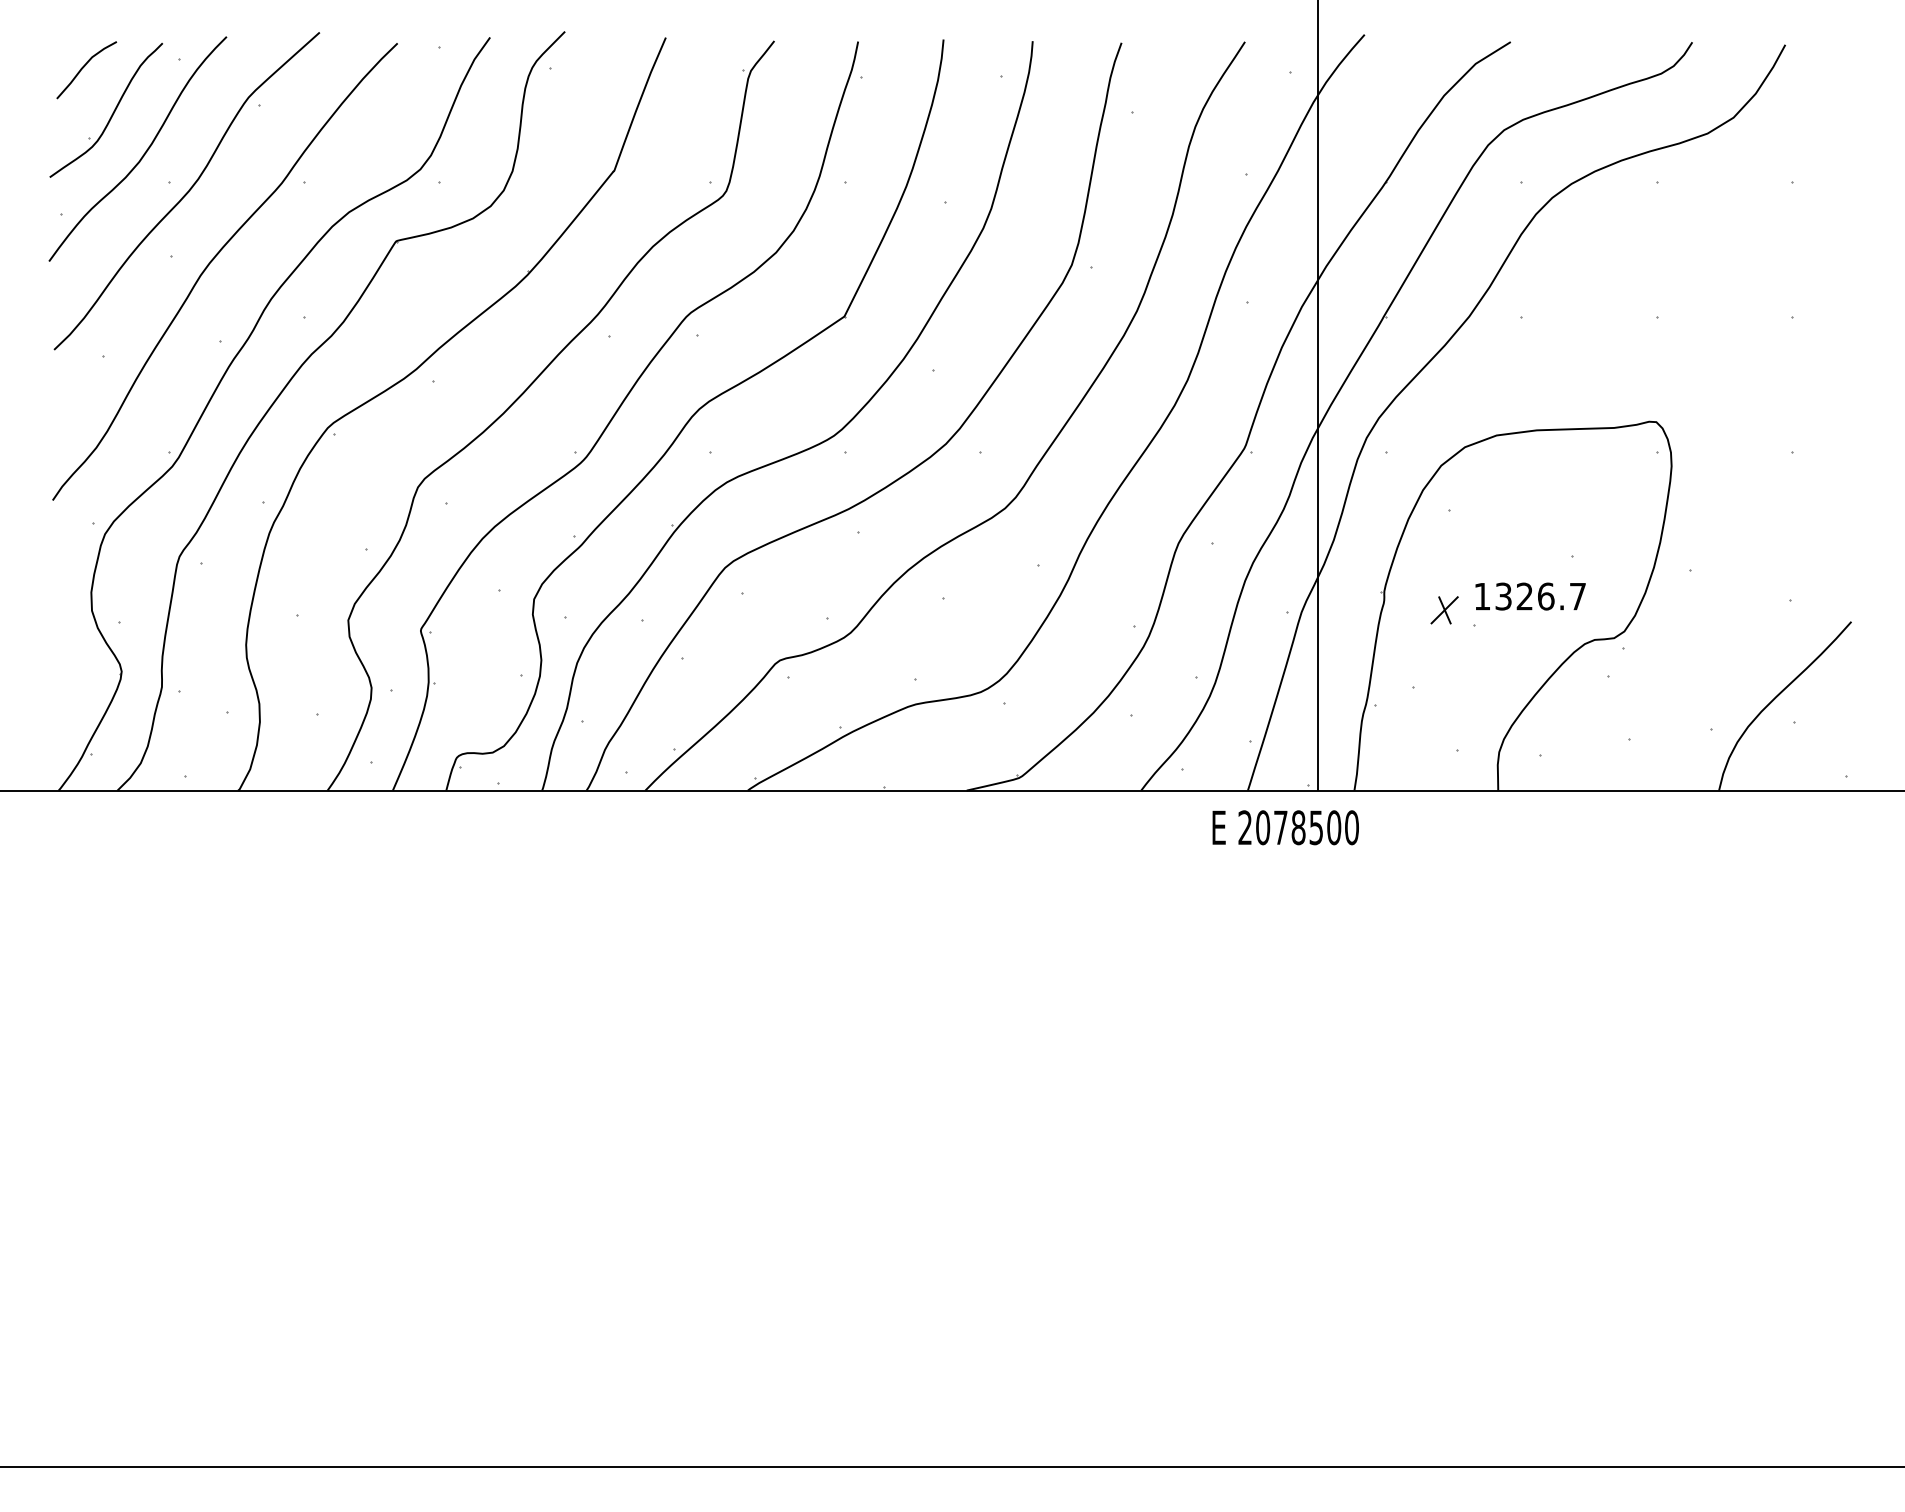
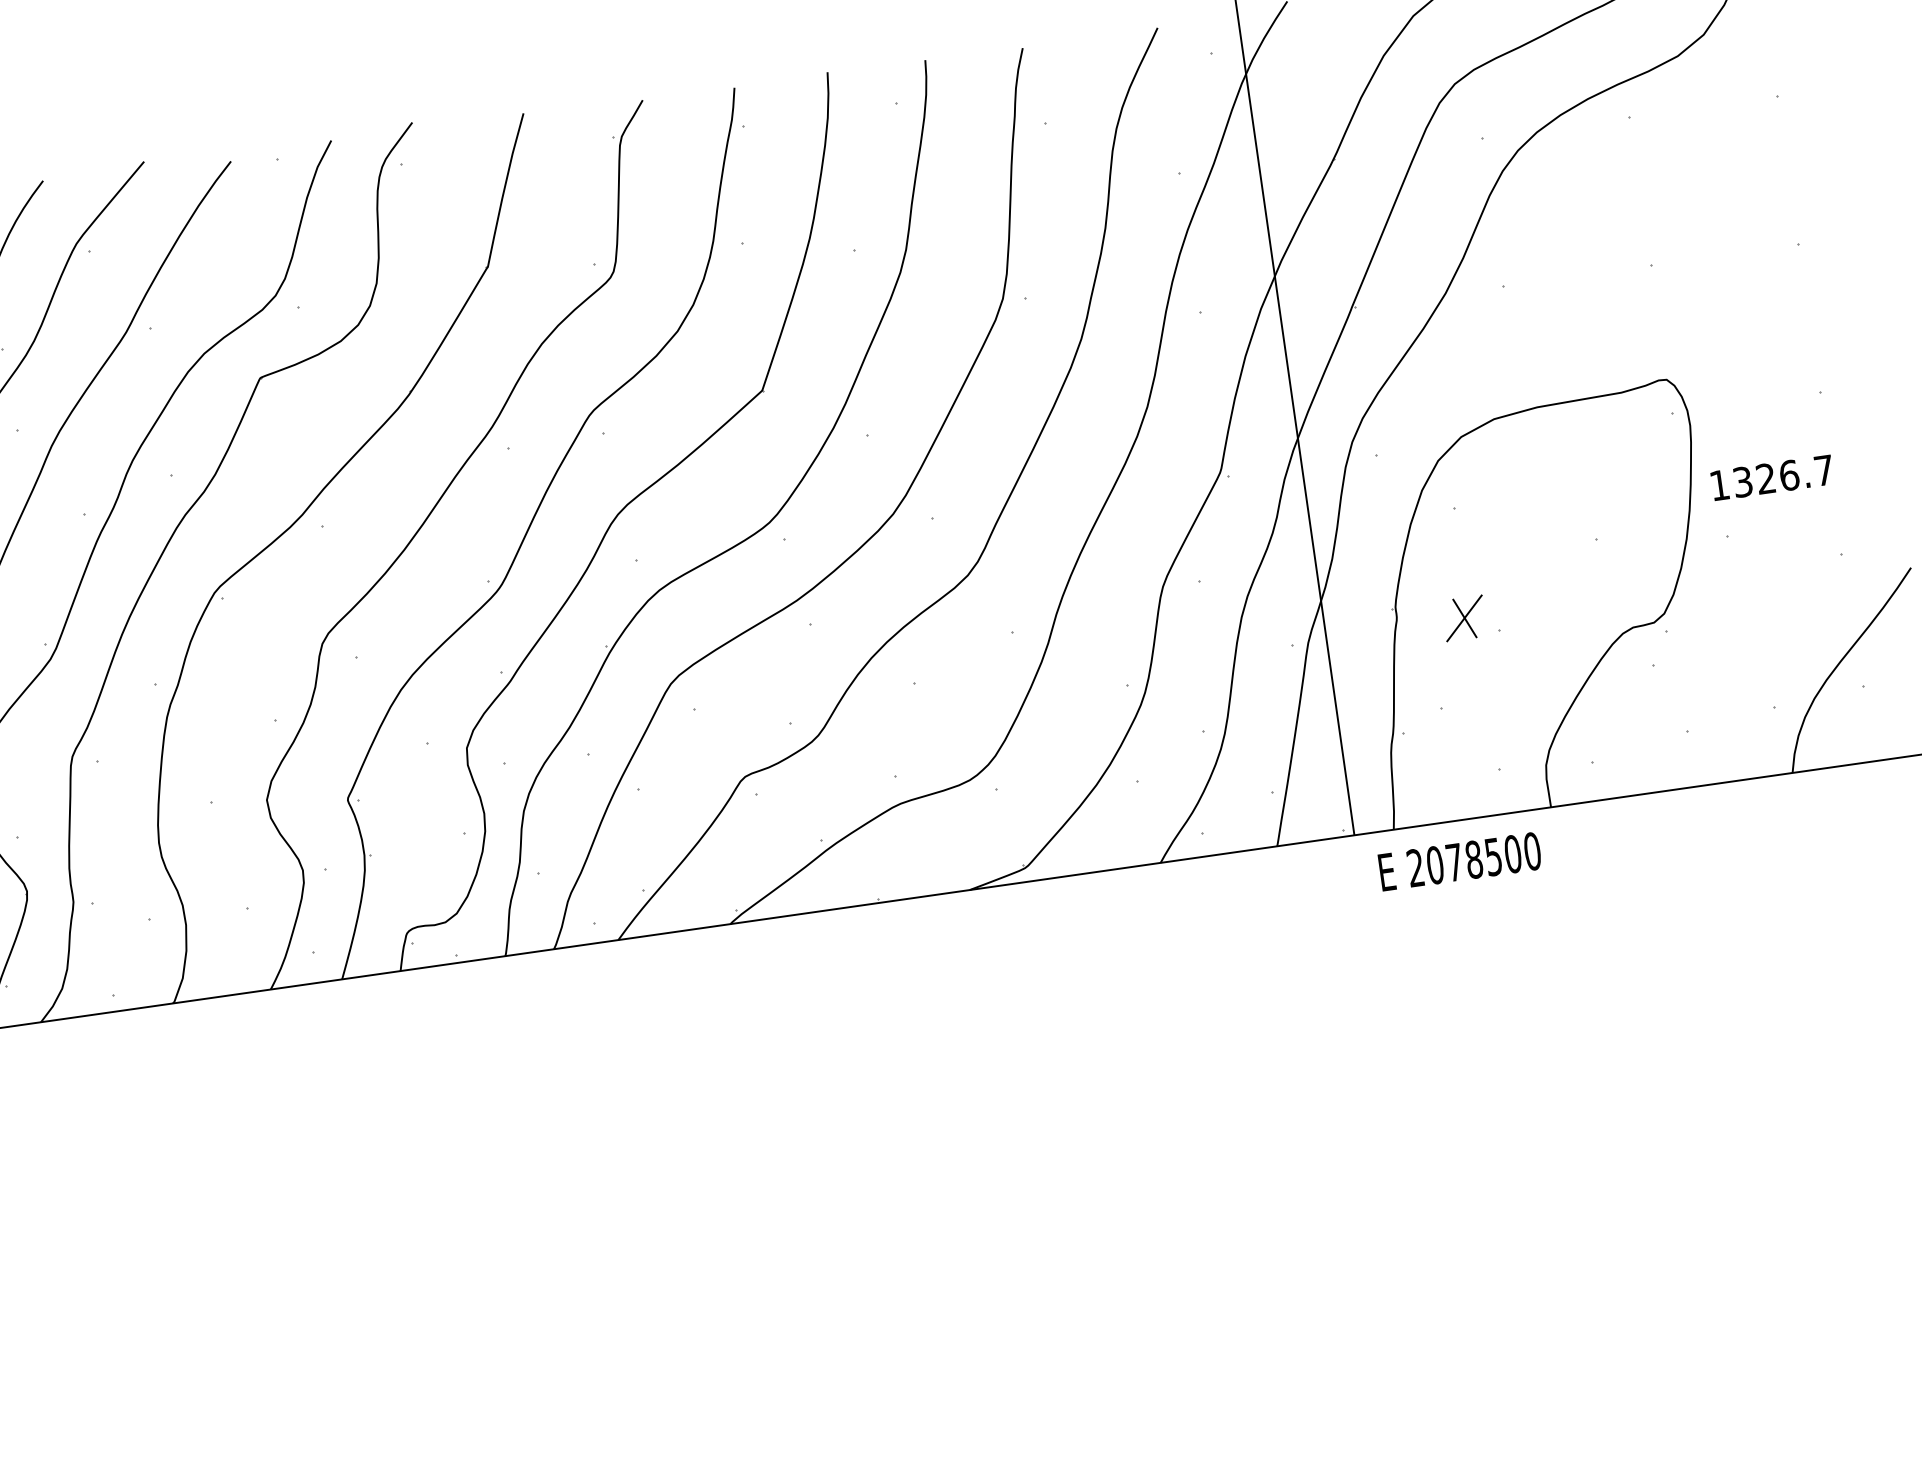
text: (1530, 596) -> (1772, 477), moved
part: (1444, 610) -> (1464, 618), size x1.4
text: (1285, 827) -> (1459, 861), moved

